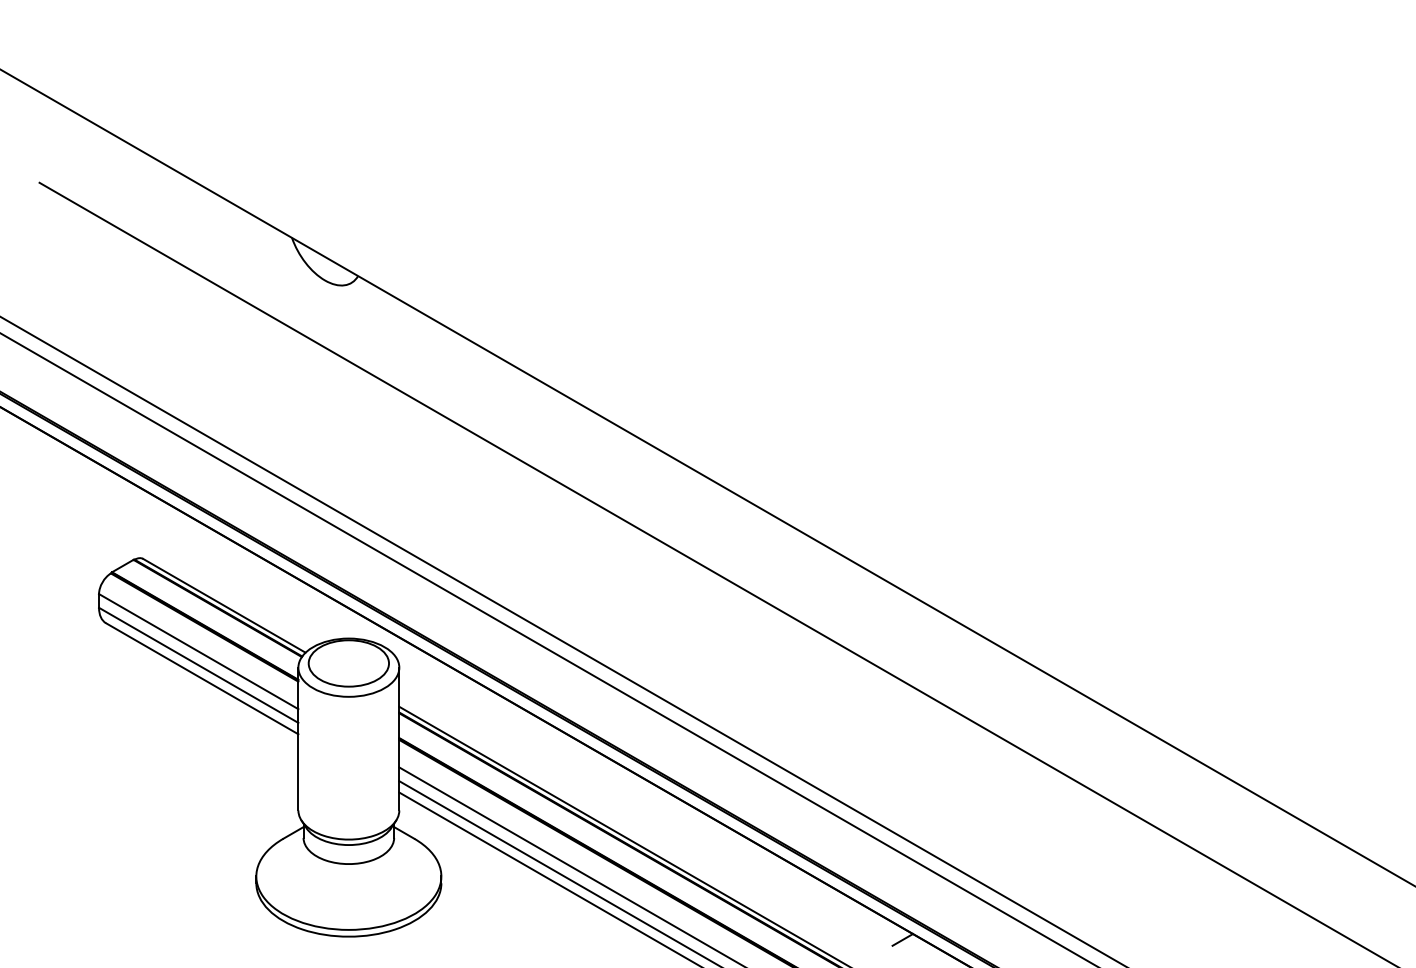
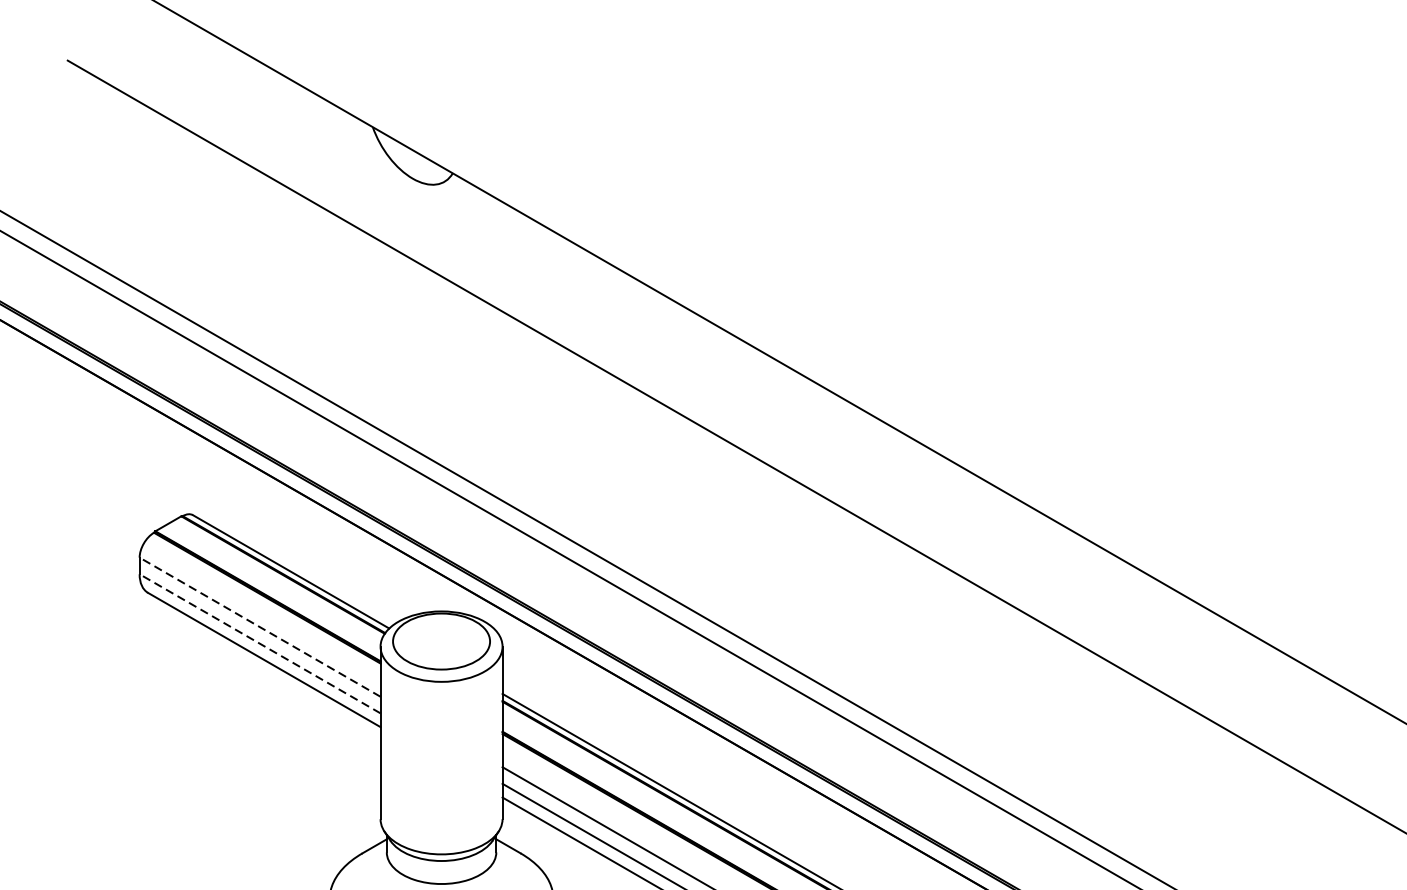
line: (198, 651) -> (259, 627), solid -> dashed
line: (198, 665) -> (259, 643), solid -> dashed

